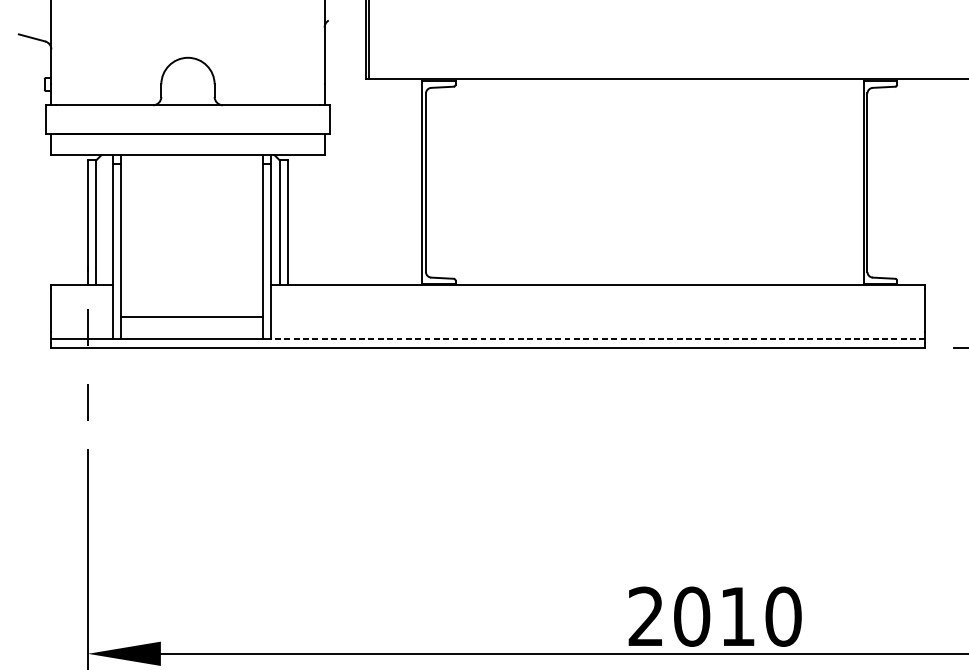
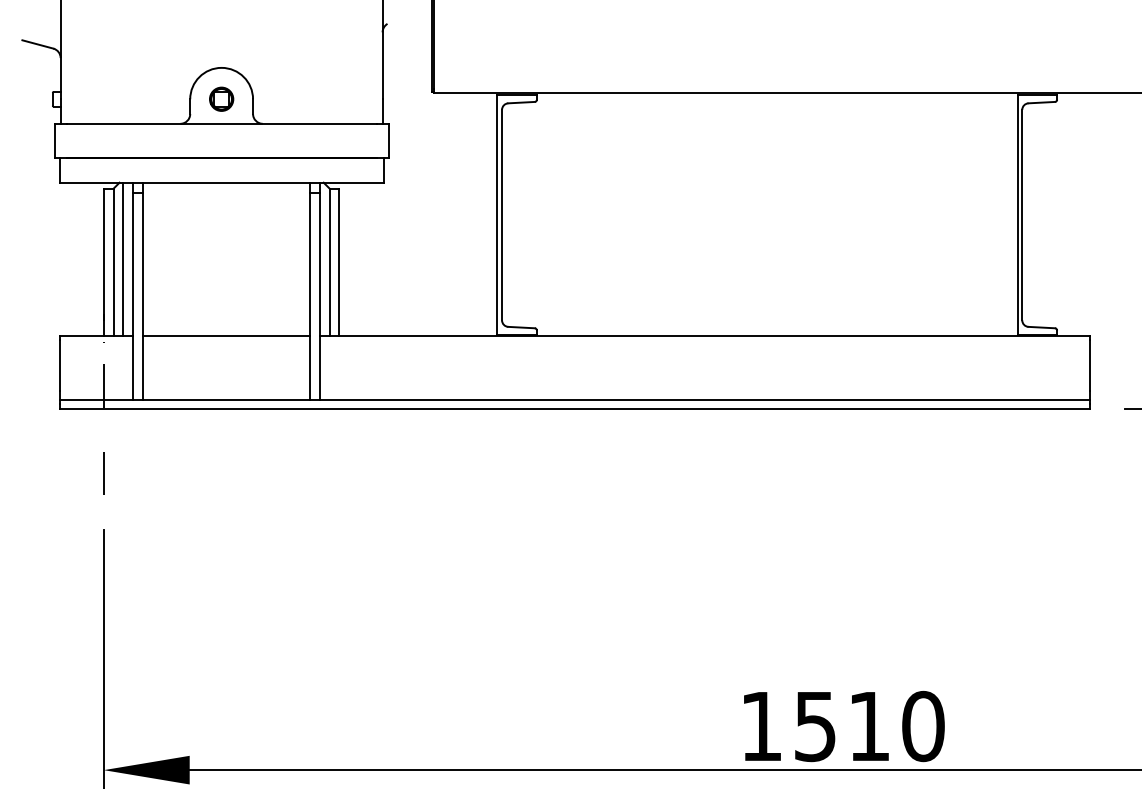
part: (187, 83) -> (221, 98), added
line: (104, 219) -> (123, 258), added
line: (192, 316) -> (226, 335), moved
line: (597, 339) -> (704, 399), dashed -> solid
text: (669, 616) -> (788, 726), 2010 -> 1510

